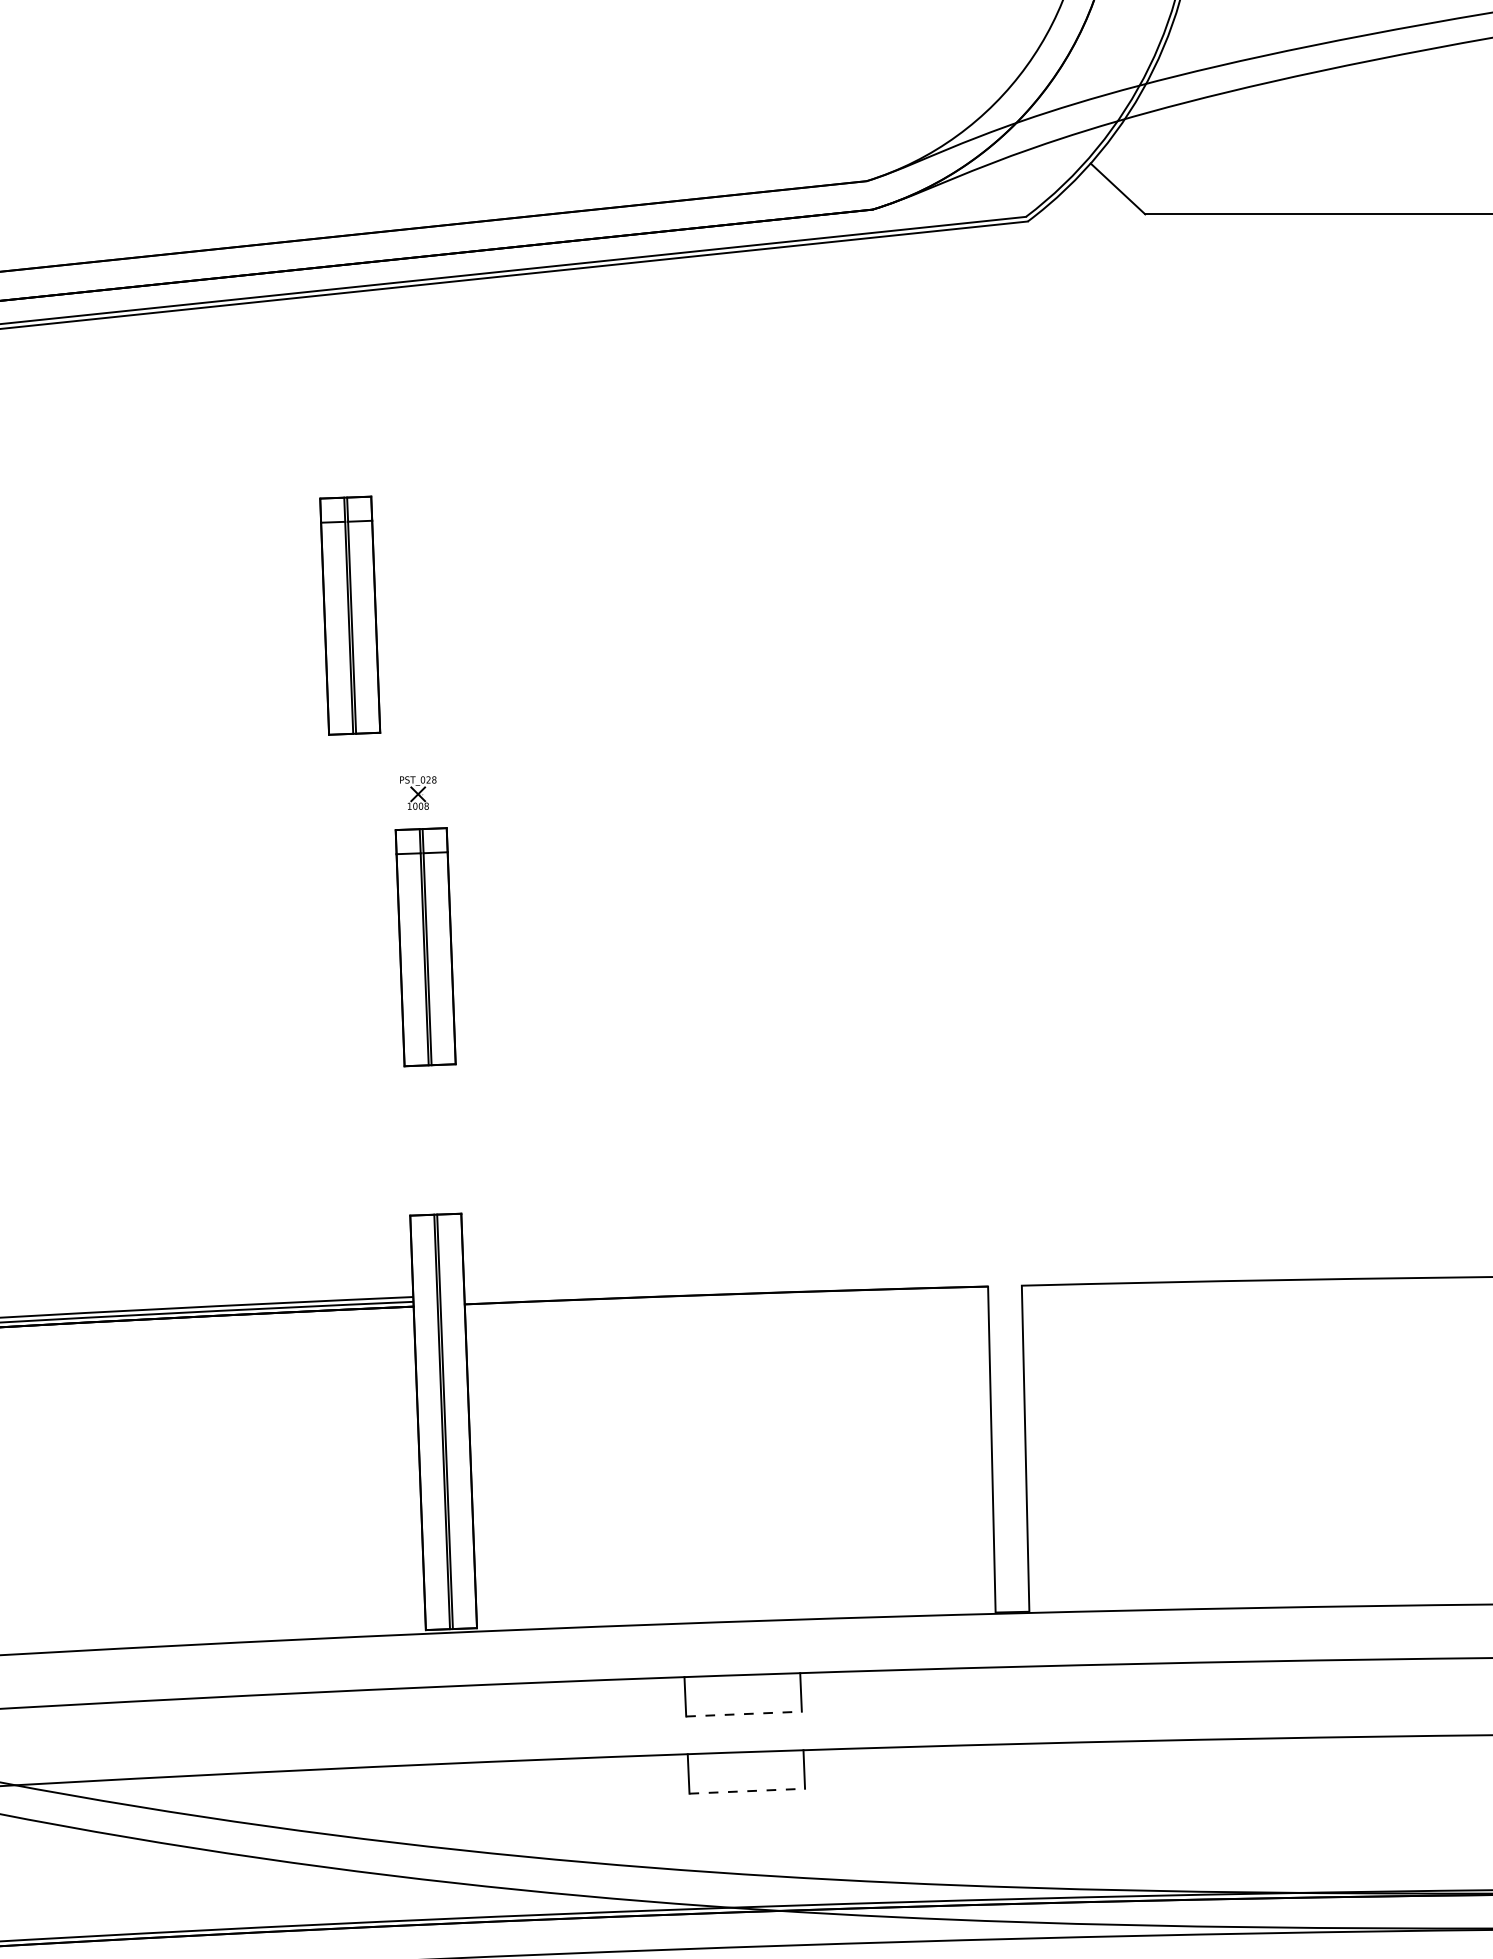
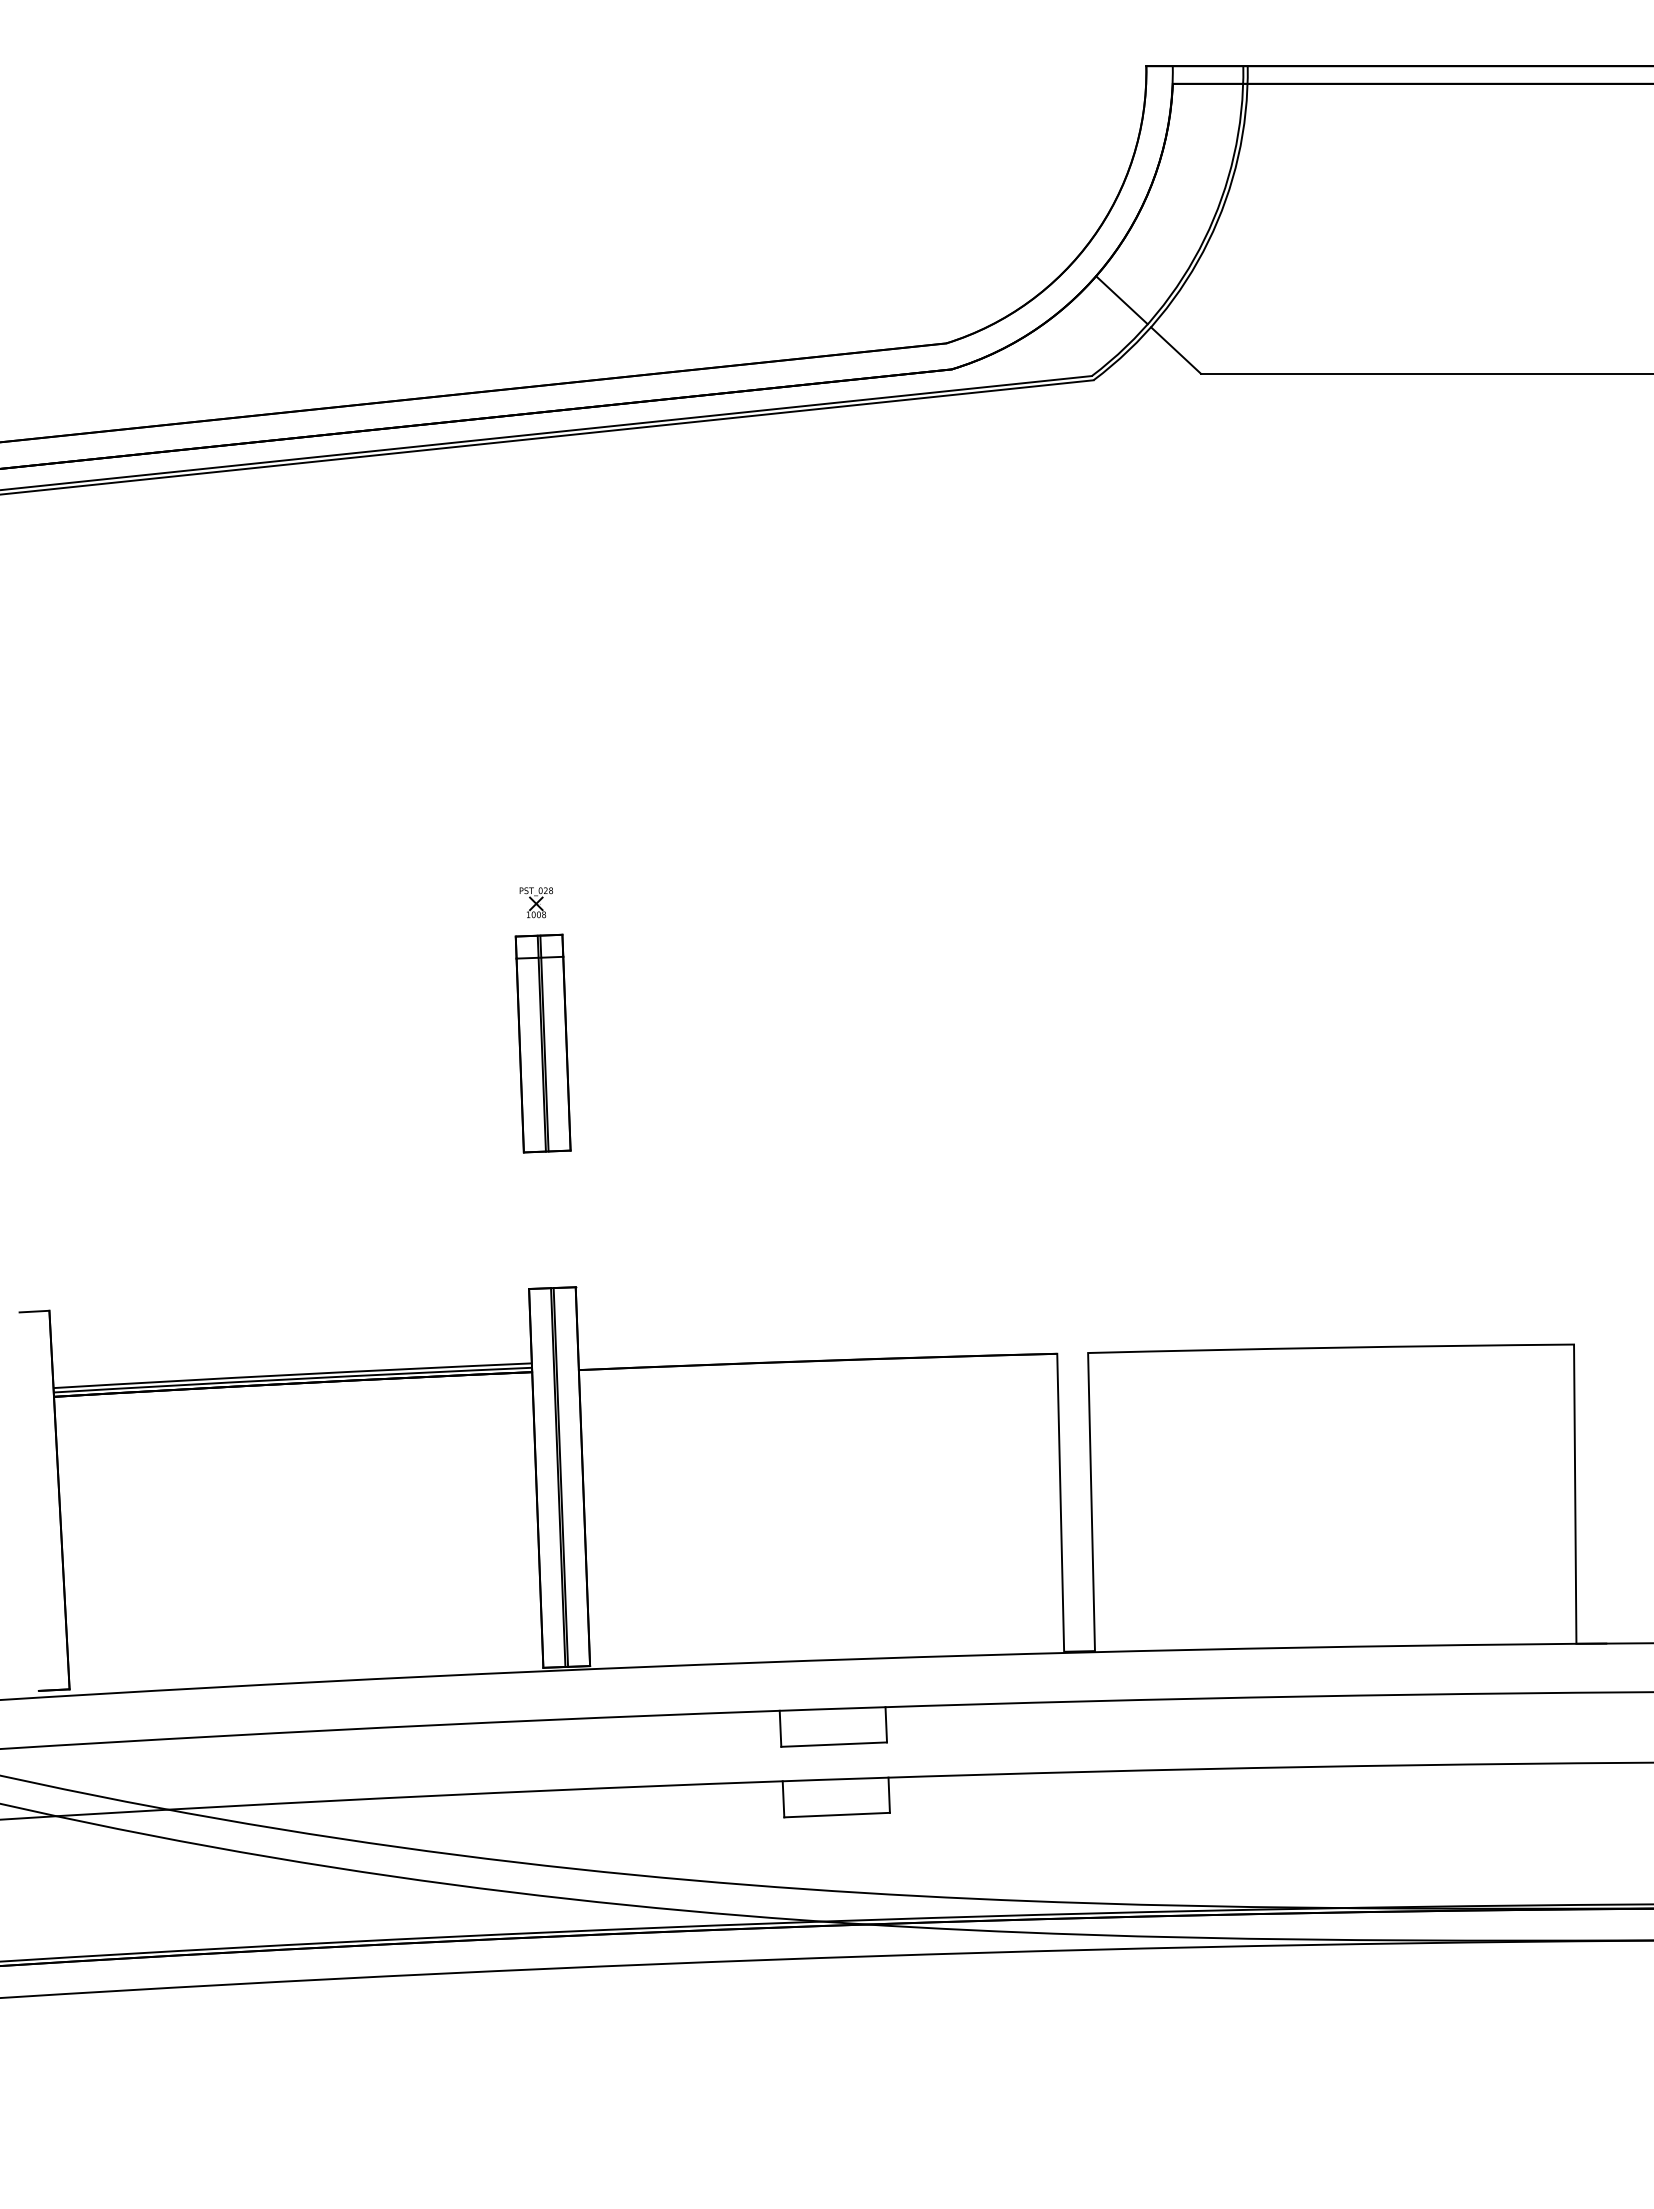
line: (1058, 134) -> (1121, 300), added
part: (349, 615) -> (473, 740), removed
line: (744, 1713) -> (834, 1744), dashed -> solid
line: (747, 1791) -> (837, 1815), dashed -> solid

